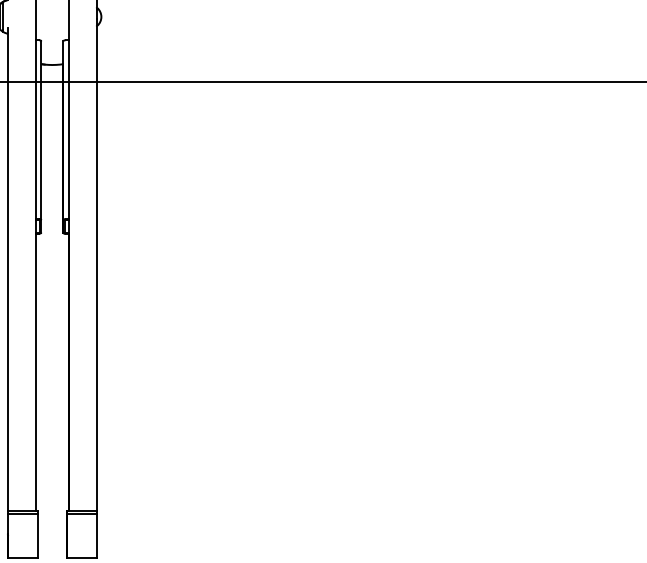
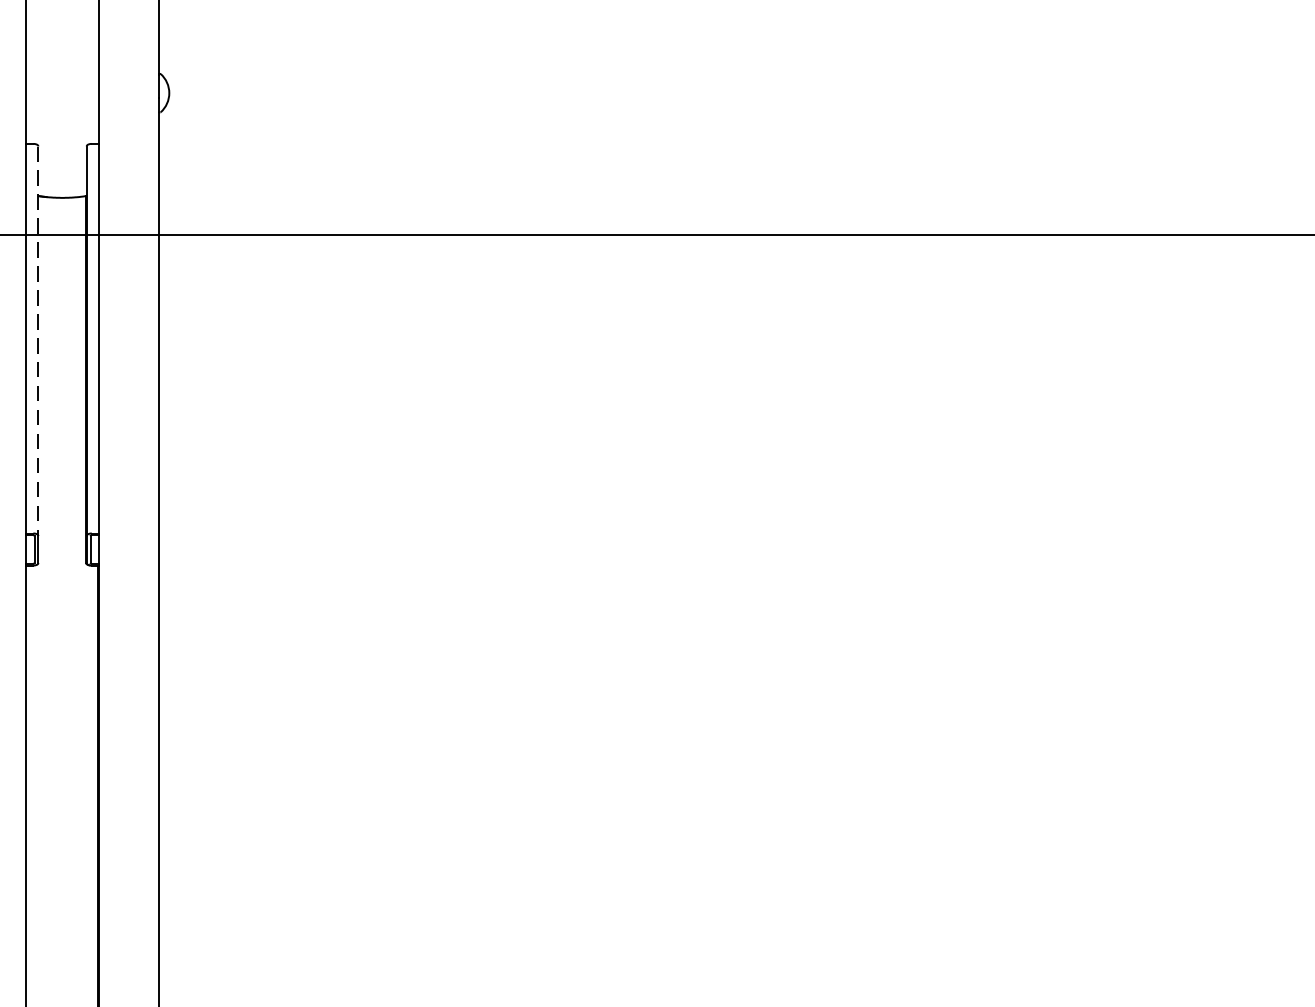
line: (41, 131) -> (38, 342), solid -> dashed

